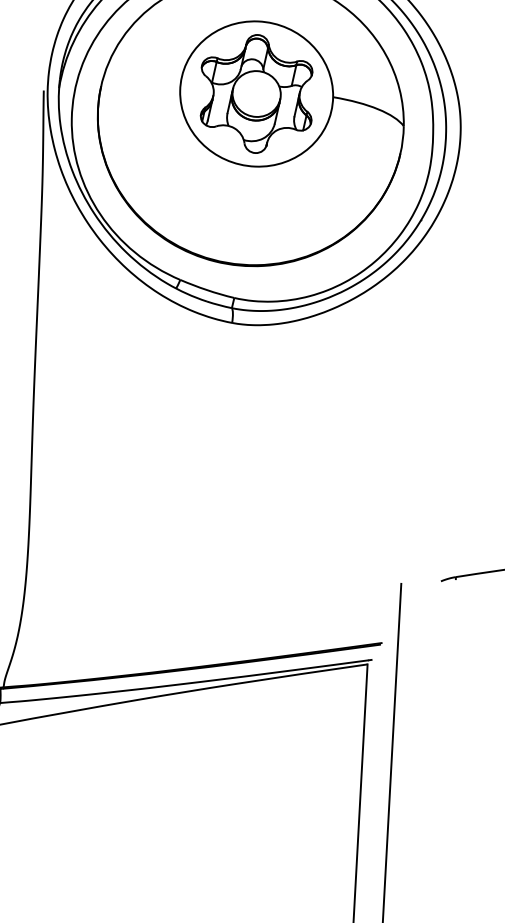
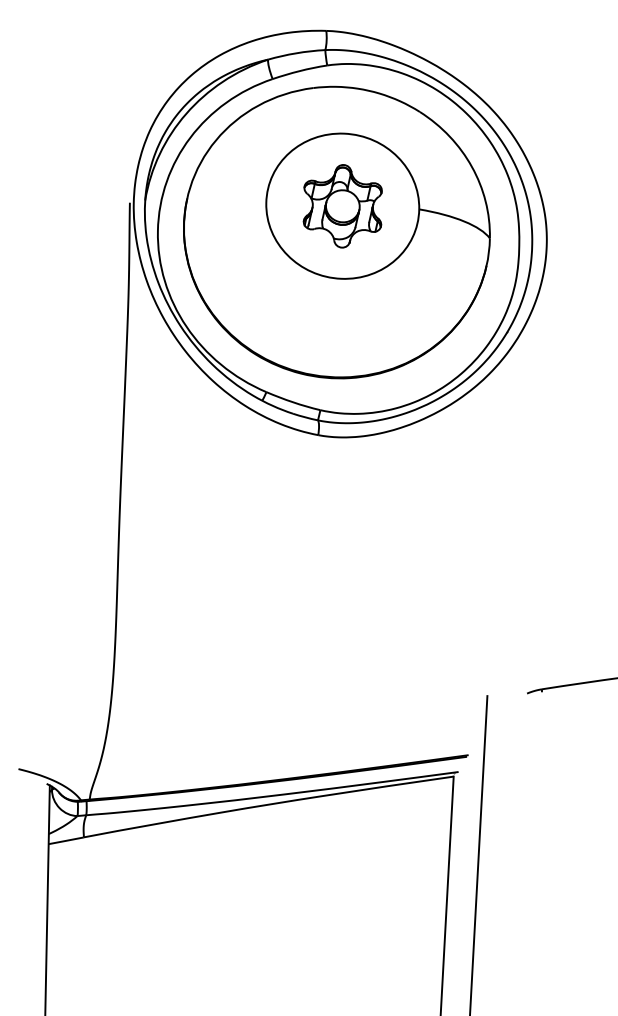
part: (256, 94) -> (342, 206), size x0.7

